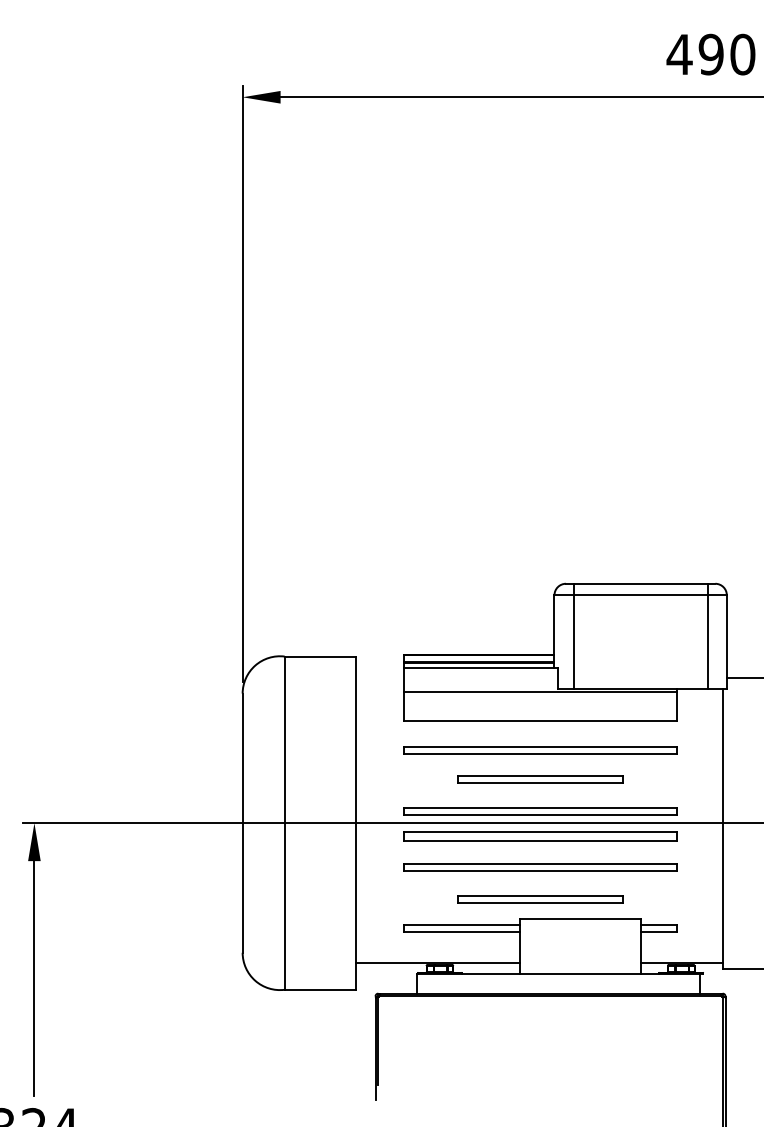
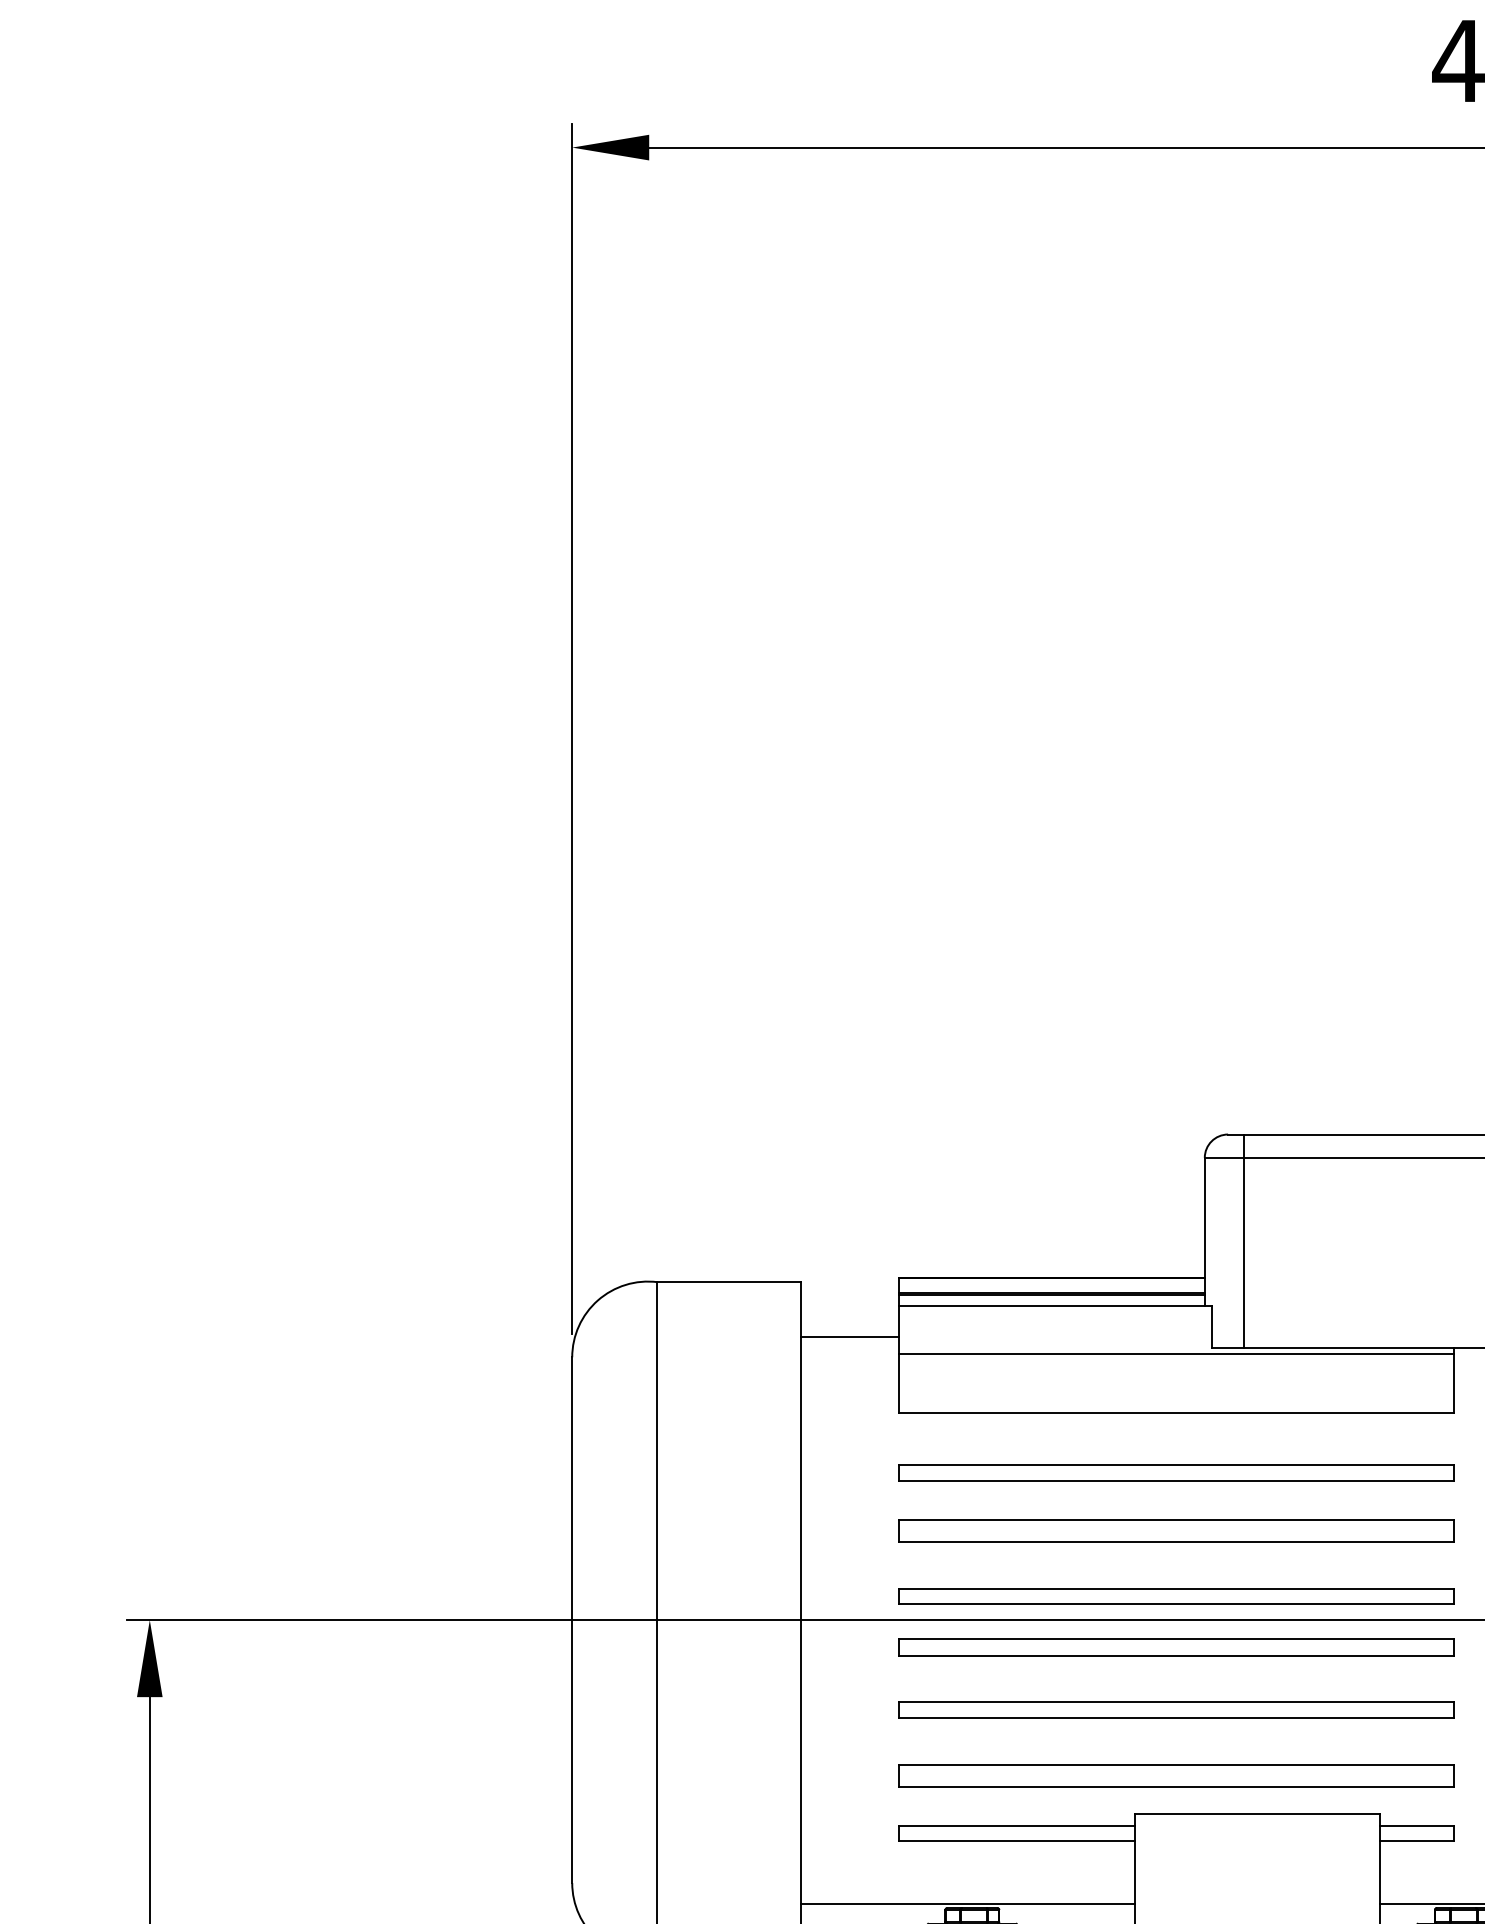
line: (379, 683) -> (849, 1336), added
part: (540, 779) -> (1176, 1531), size x1.67
part: (540, 899) -> (1176, 1774), size x1.67

